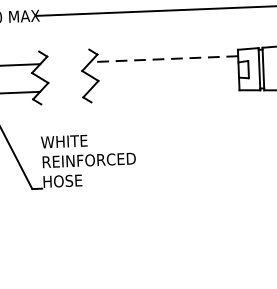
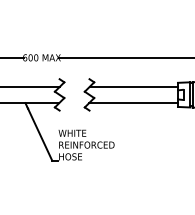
line: (163, 58) -> (133, 86), dashed -> solid
line: (164, 87) -> (133, 103), added

